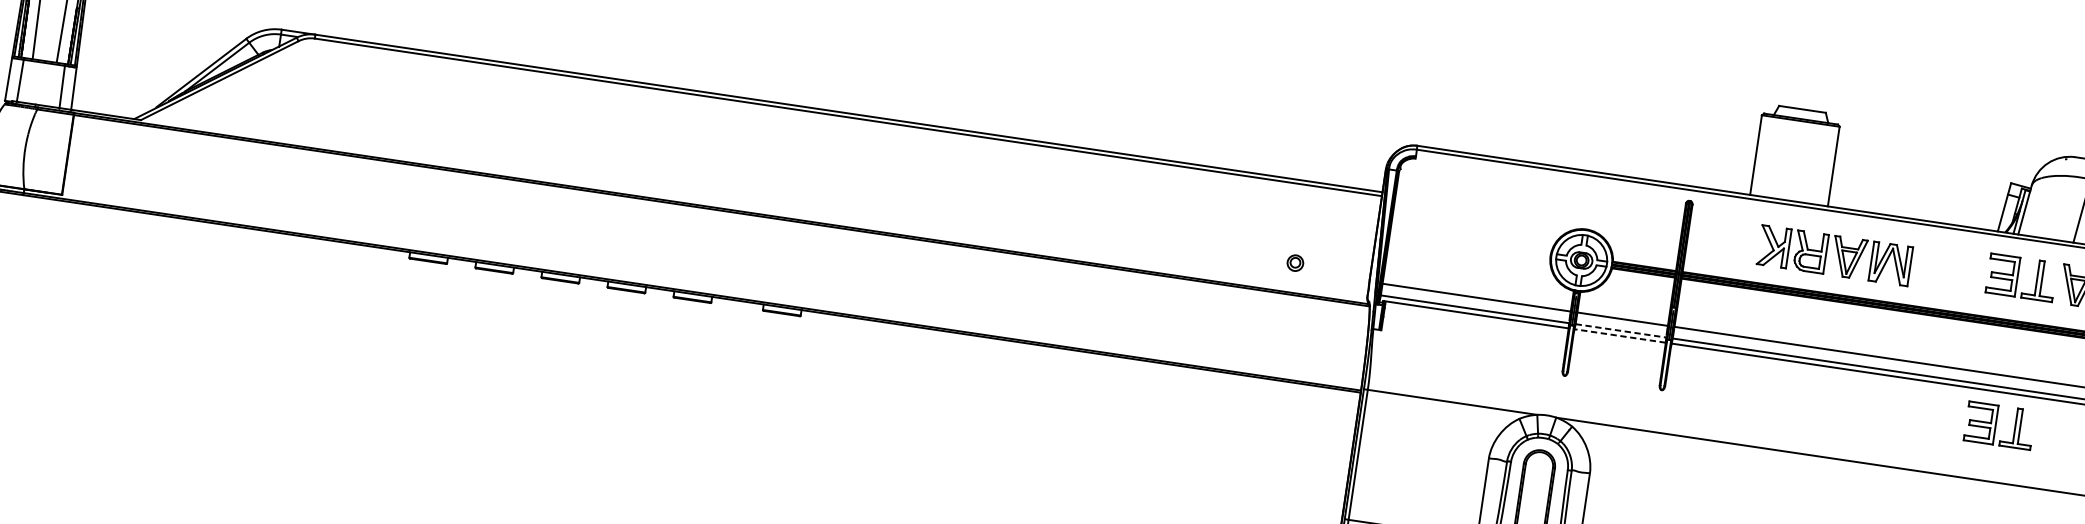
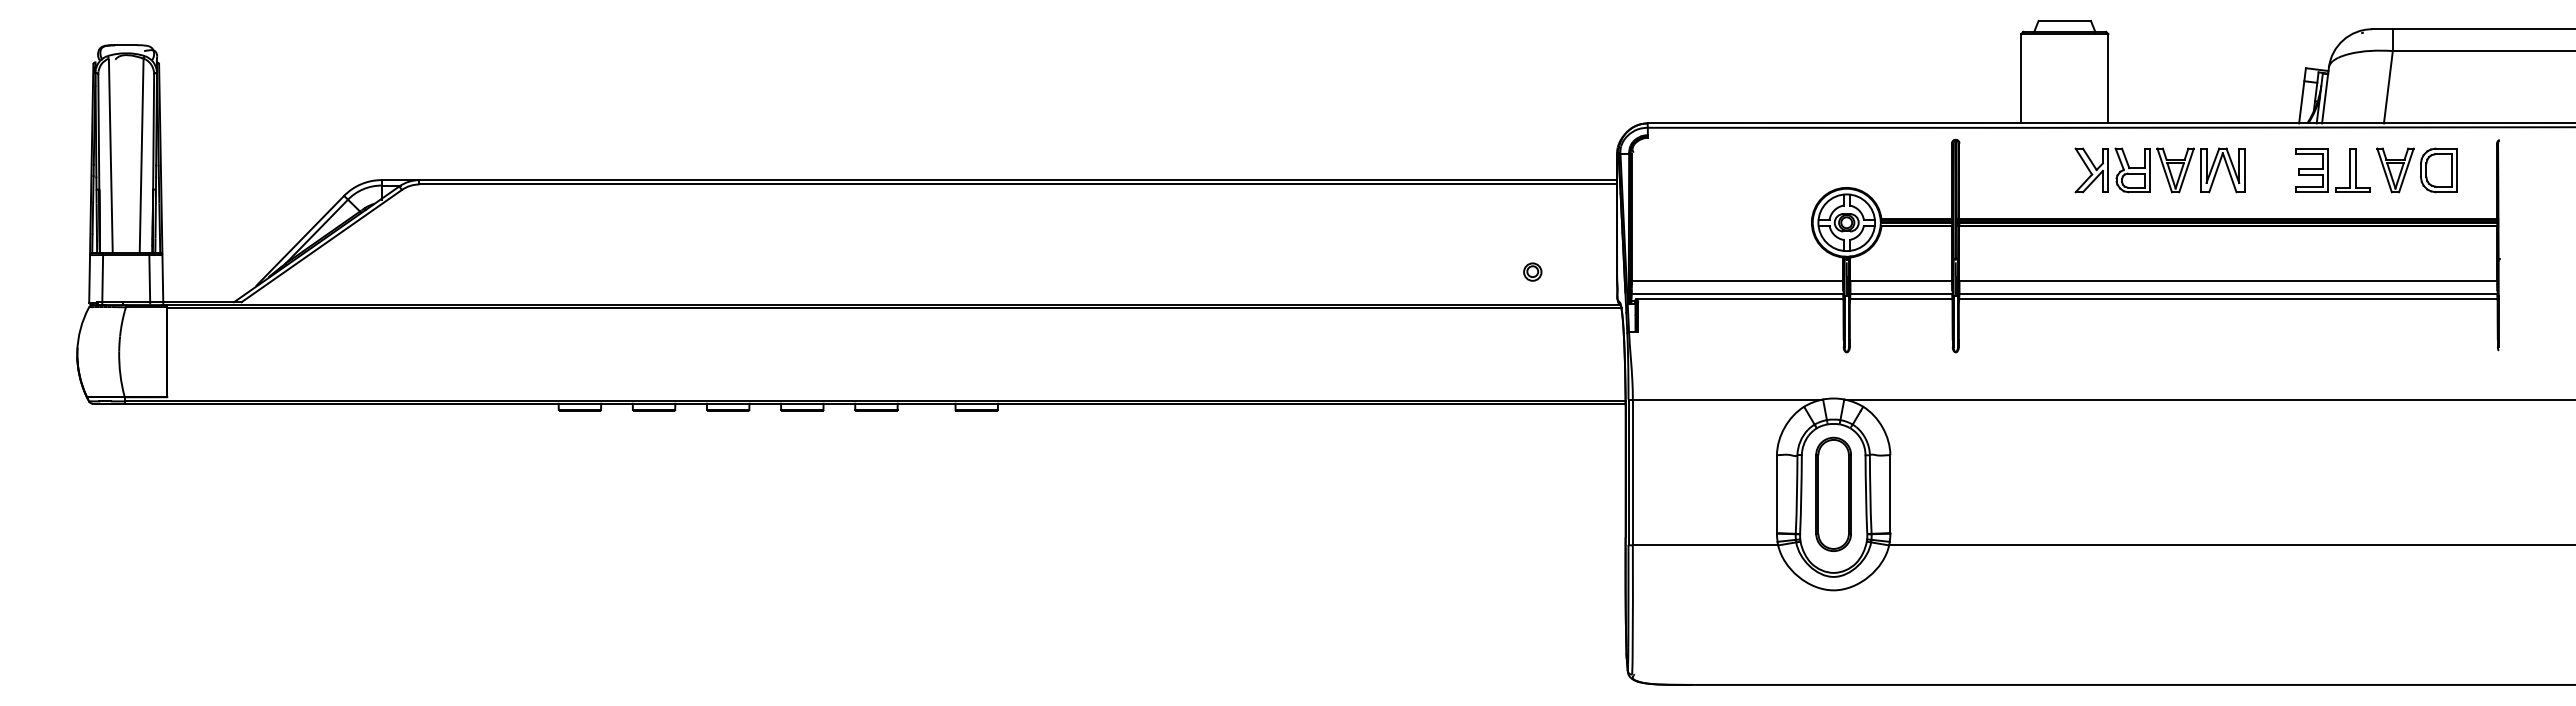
part: (1834, 255) -> (2159, 170), moved
line: (1621, 330) -> (1901, 293), dashed -> solid
line: (1619, 335) -> (1900, 299), dashed -> solid
part: (1999, 425) -> (2332, 336), removed

